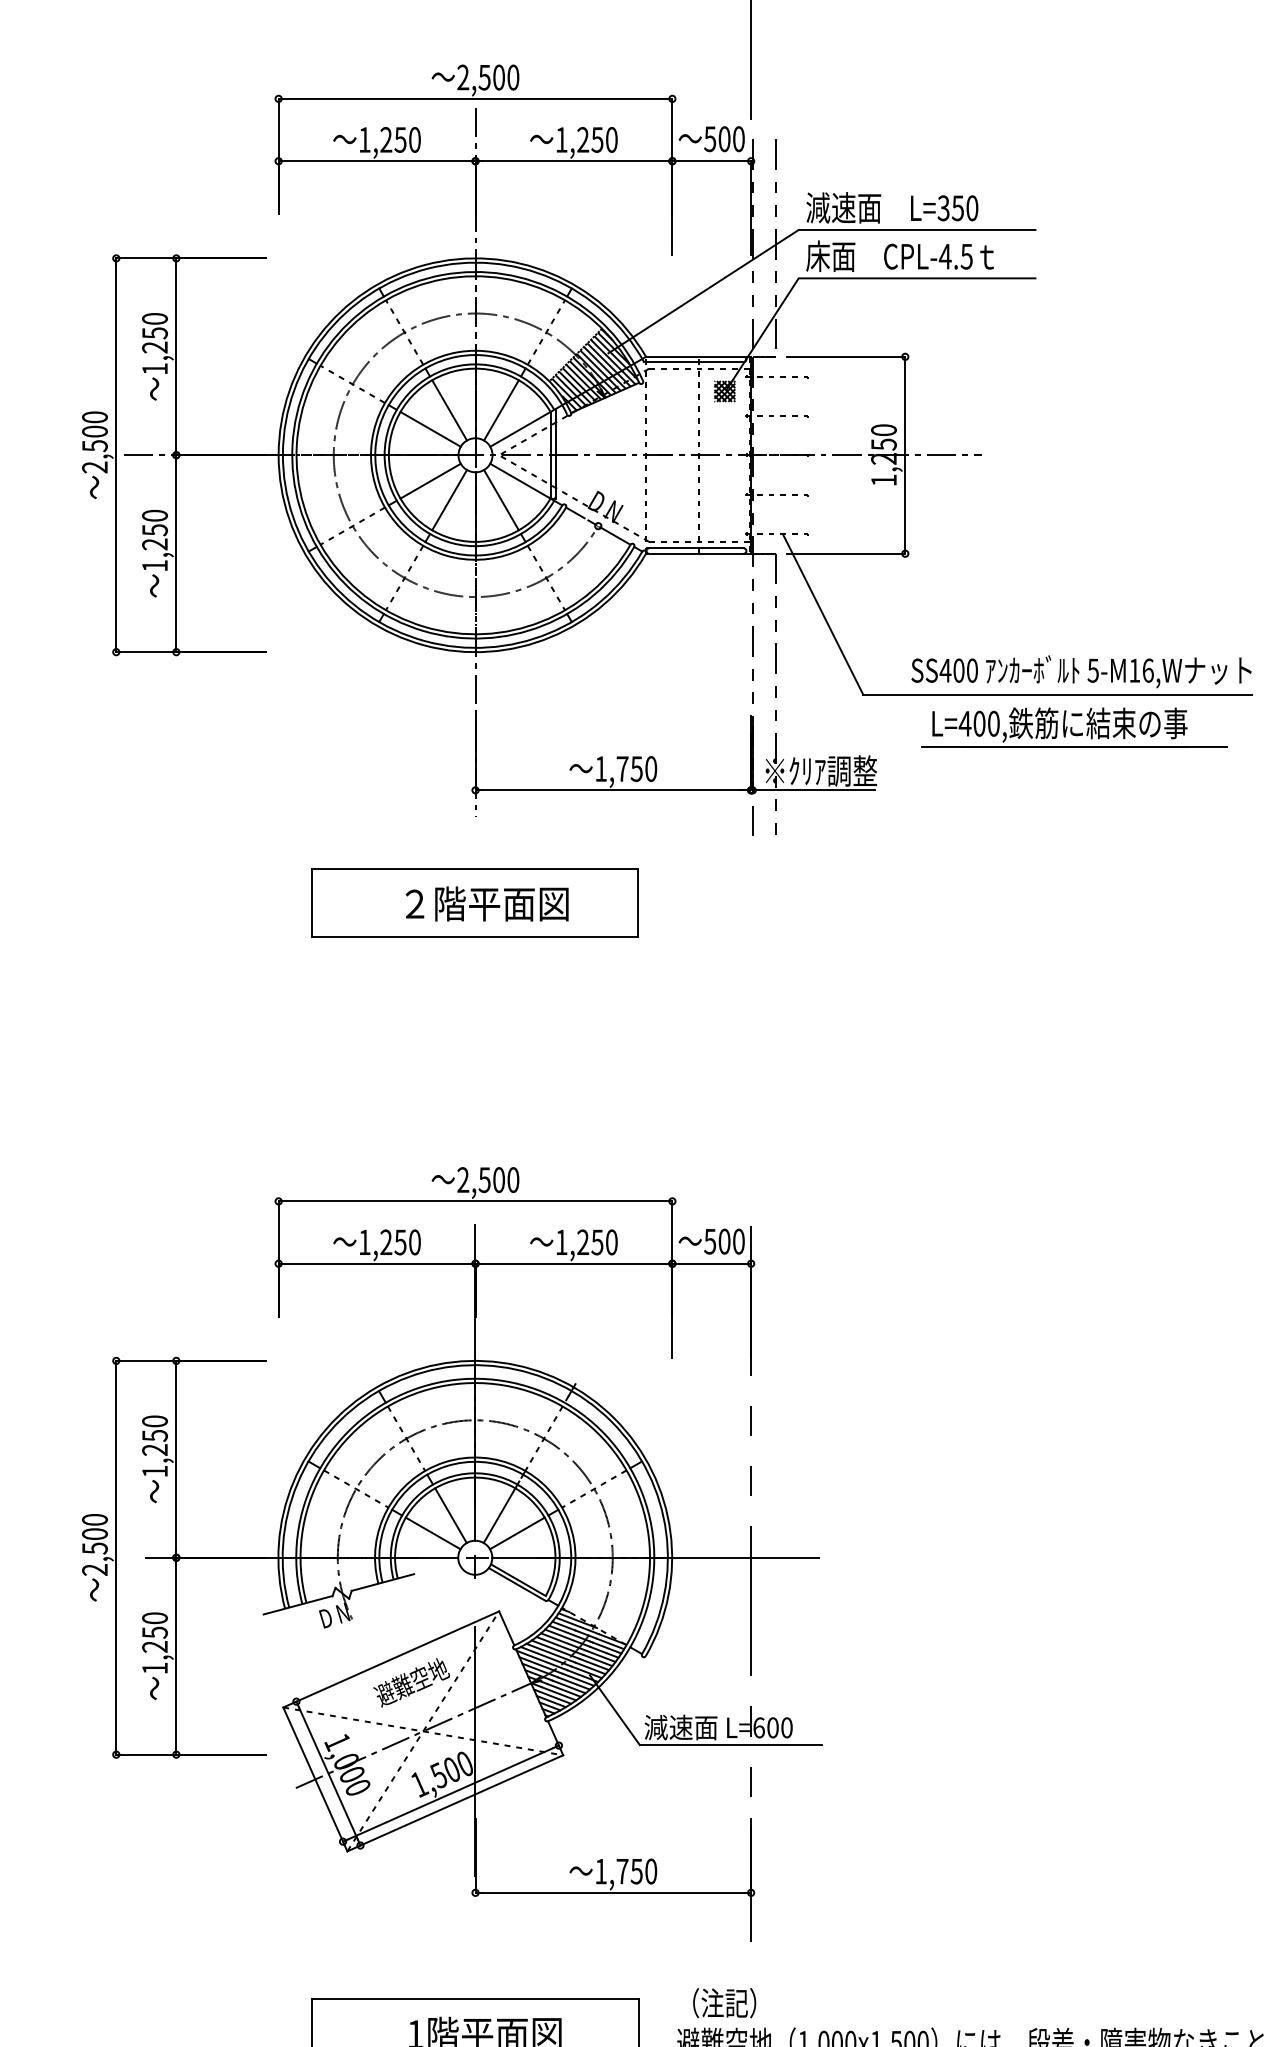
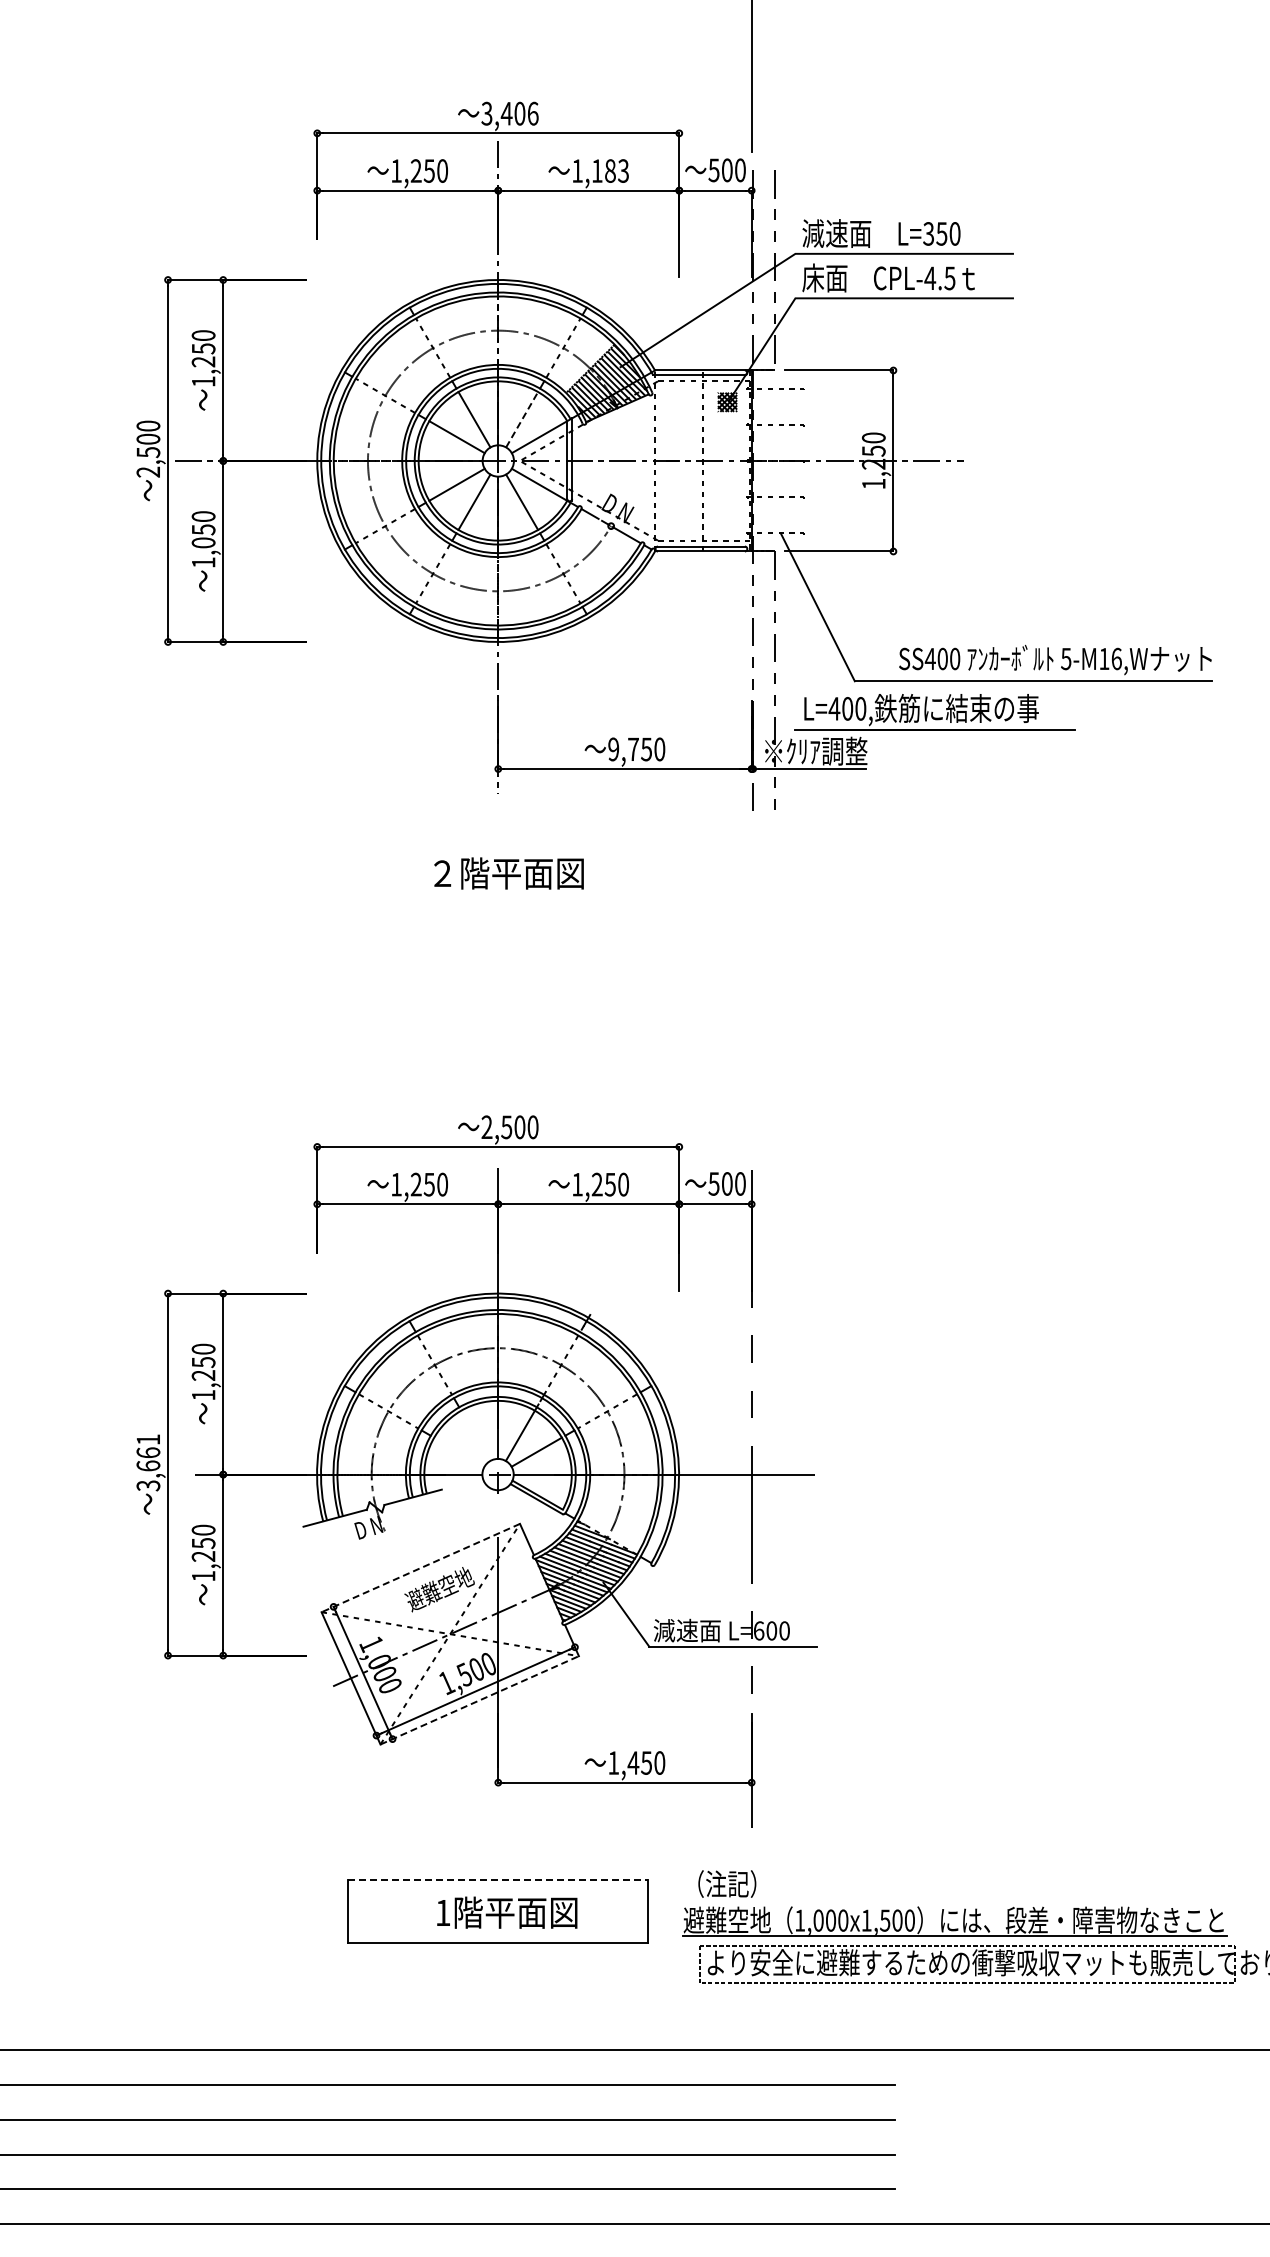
text: (487, 77) -> (509, 113), 2,500 -> 3,406
text: (596, 139) -> (609, 170), 1,250 -> 1,183
line: (501, 410) -> (522, 419), solid -> dashed
text: (154, 543) -> (203, 542), 1,250 -> 1,050
part: (1073, 727) -> (934, 712), moved
text: (600, 769) -> (613, 749), 1,750 -> 9,750
part: (474, 902) -> (497, 872), removed
line: (450, 1515) -> (475, 1435), removed
line: (433, 1532) -> (459, 1451), removed
text: (95, 1544) -> (148, 1462), 2,500 -> 3,661
line: (390, 1659) -> (420, 1568), solid -> dashed
line: (455, 1803) -> (479, 1700), solid -> dashed
text: (622, 1870) -> (633, 1762), 1,750 -> 1,450
line: (475, 1999) -> (498, 1880), solid -> dashed

